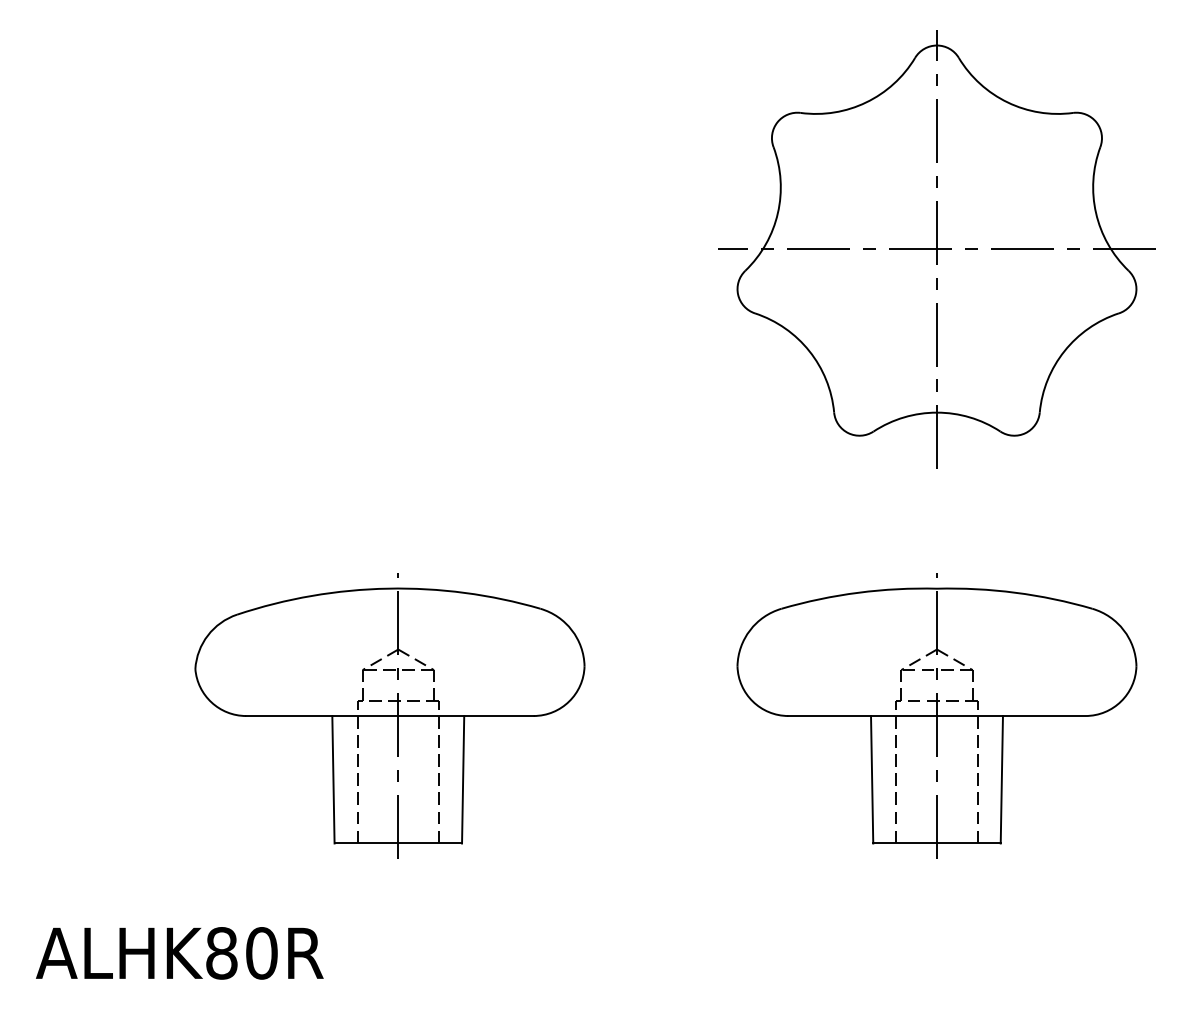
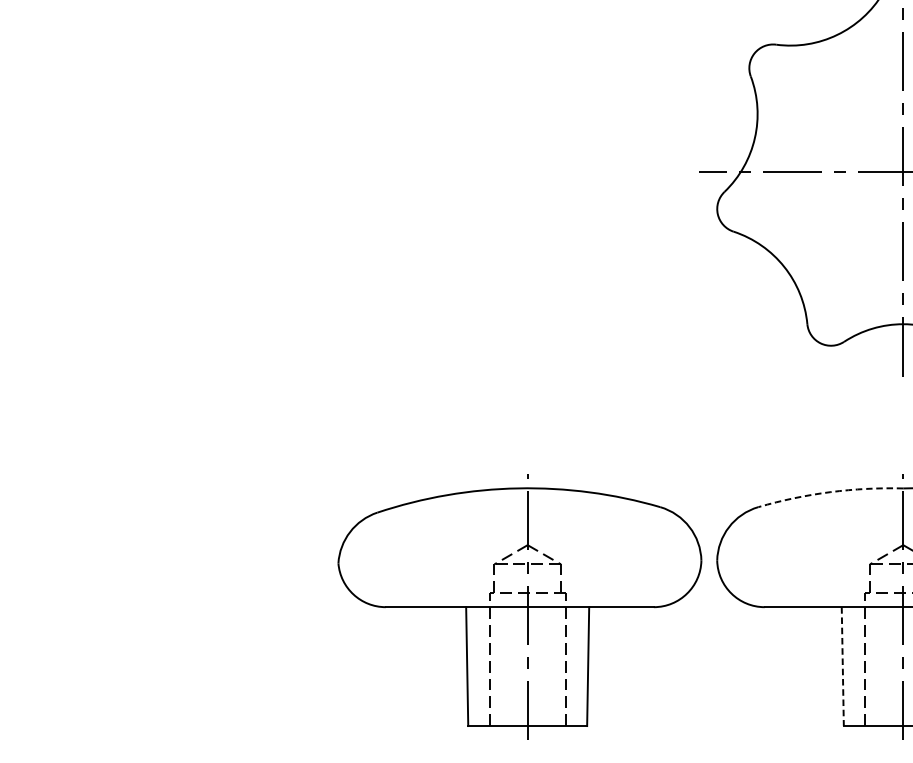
arc: (858, 592) -> (830, 491), solid -> dashed
part: (389, 715) -> (519, 606), moved
line: (872, 779) -> (843, 666), solid -> dashed

